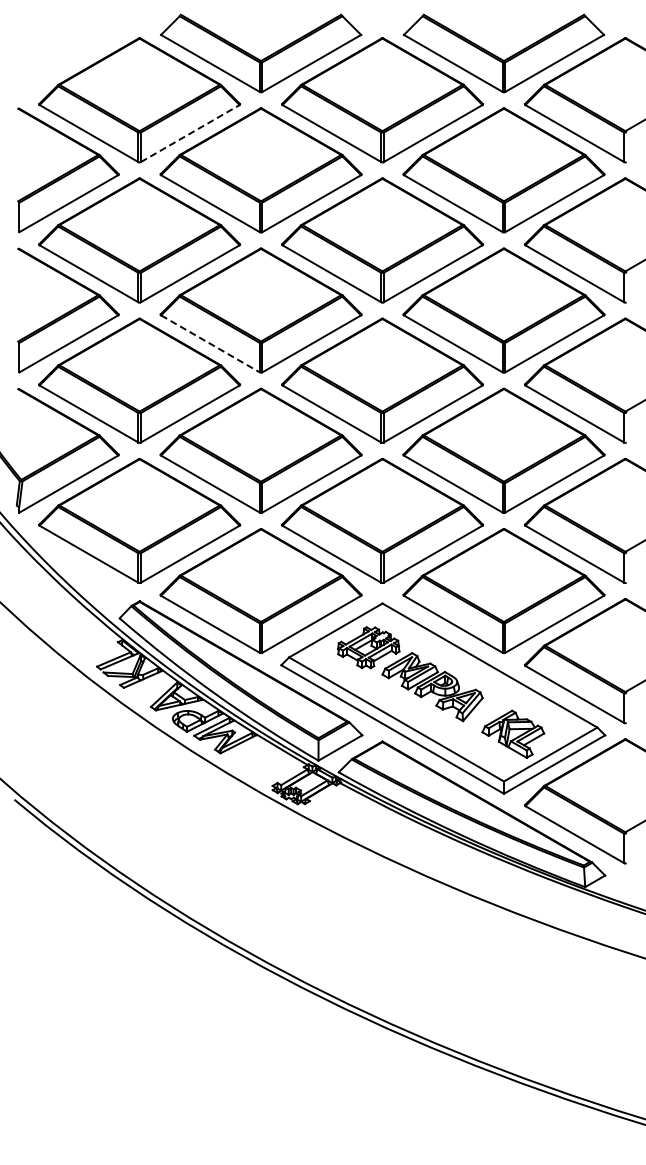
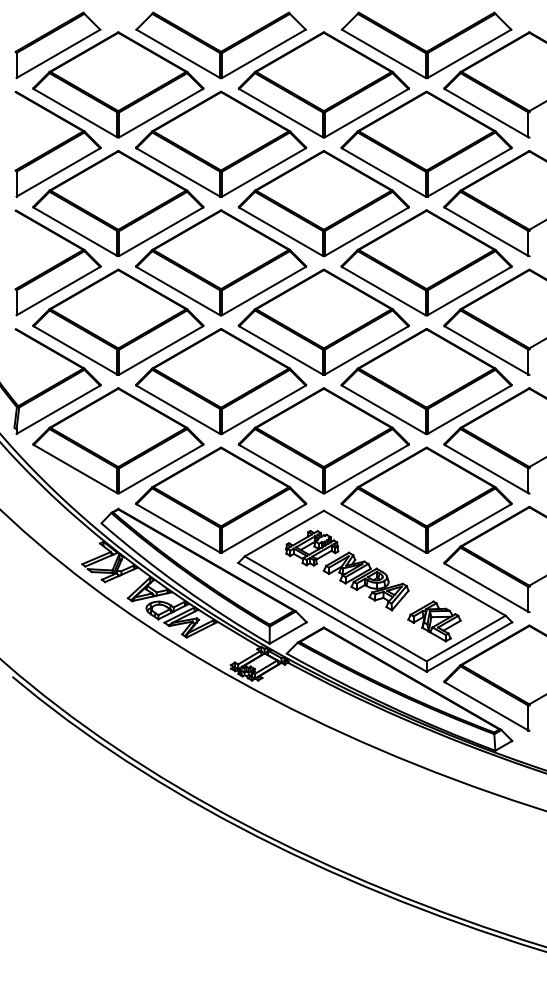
part: (68, 52) -> (58, 44), added
line: (190, 133) -> (161, 113), dashed -> solid
line: (210, 344) -> (178, 291), dashed -> solid

